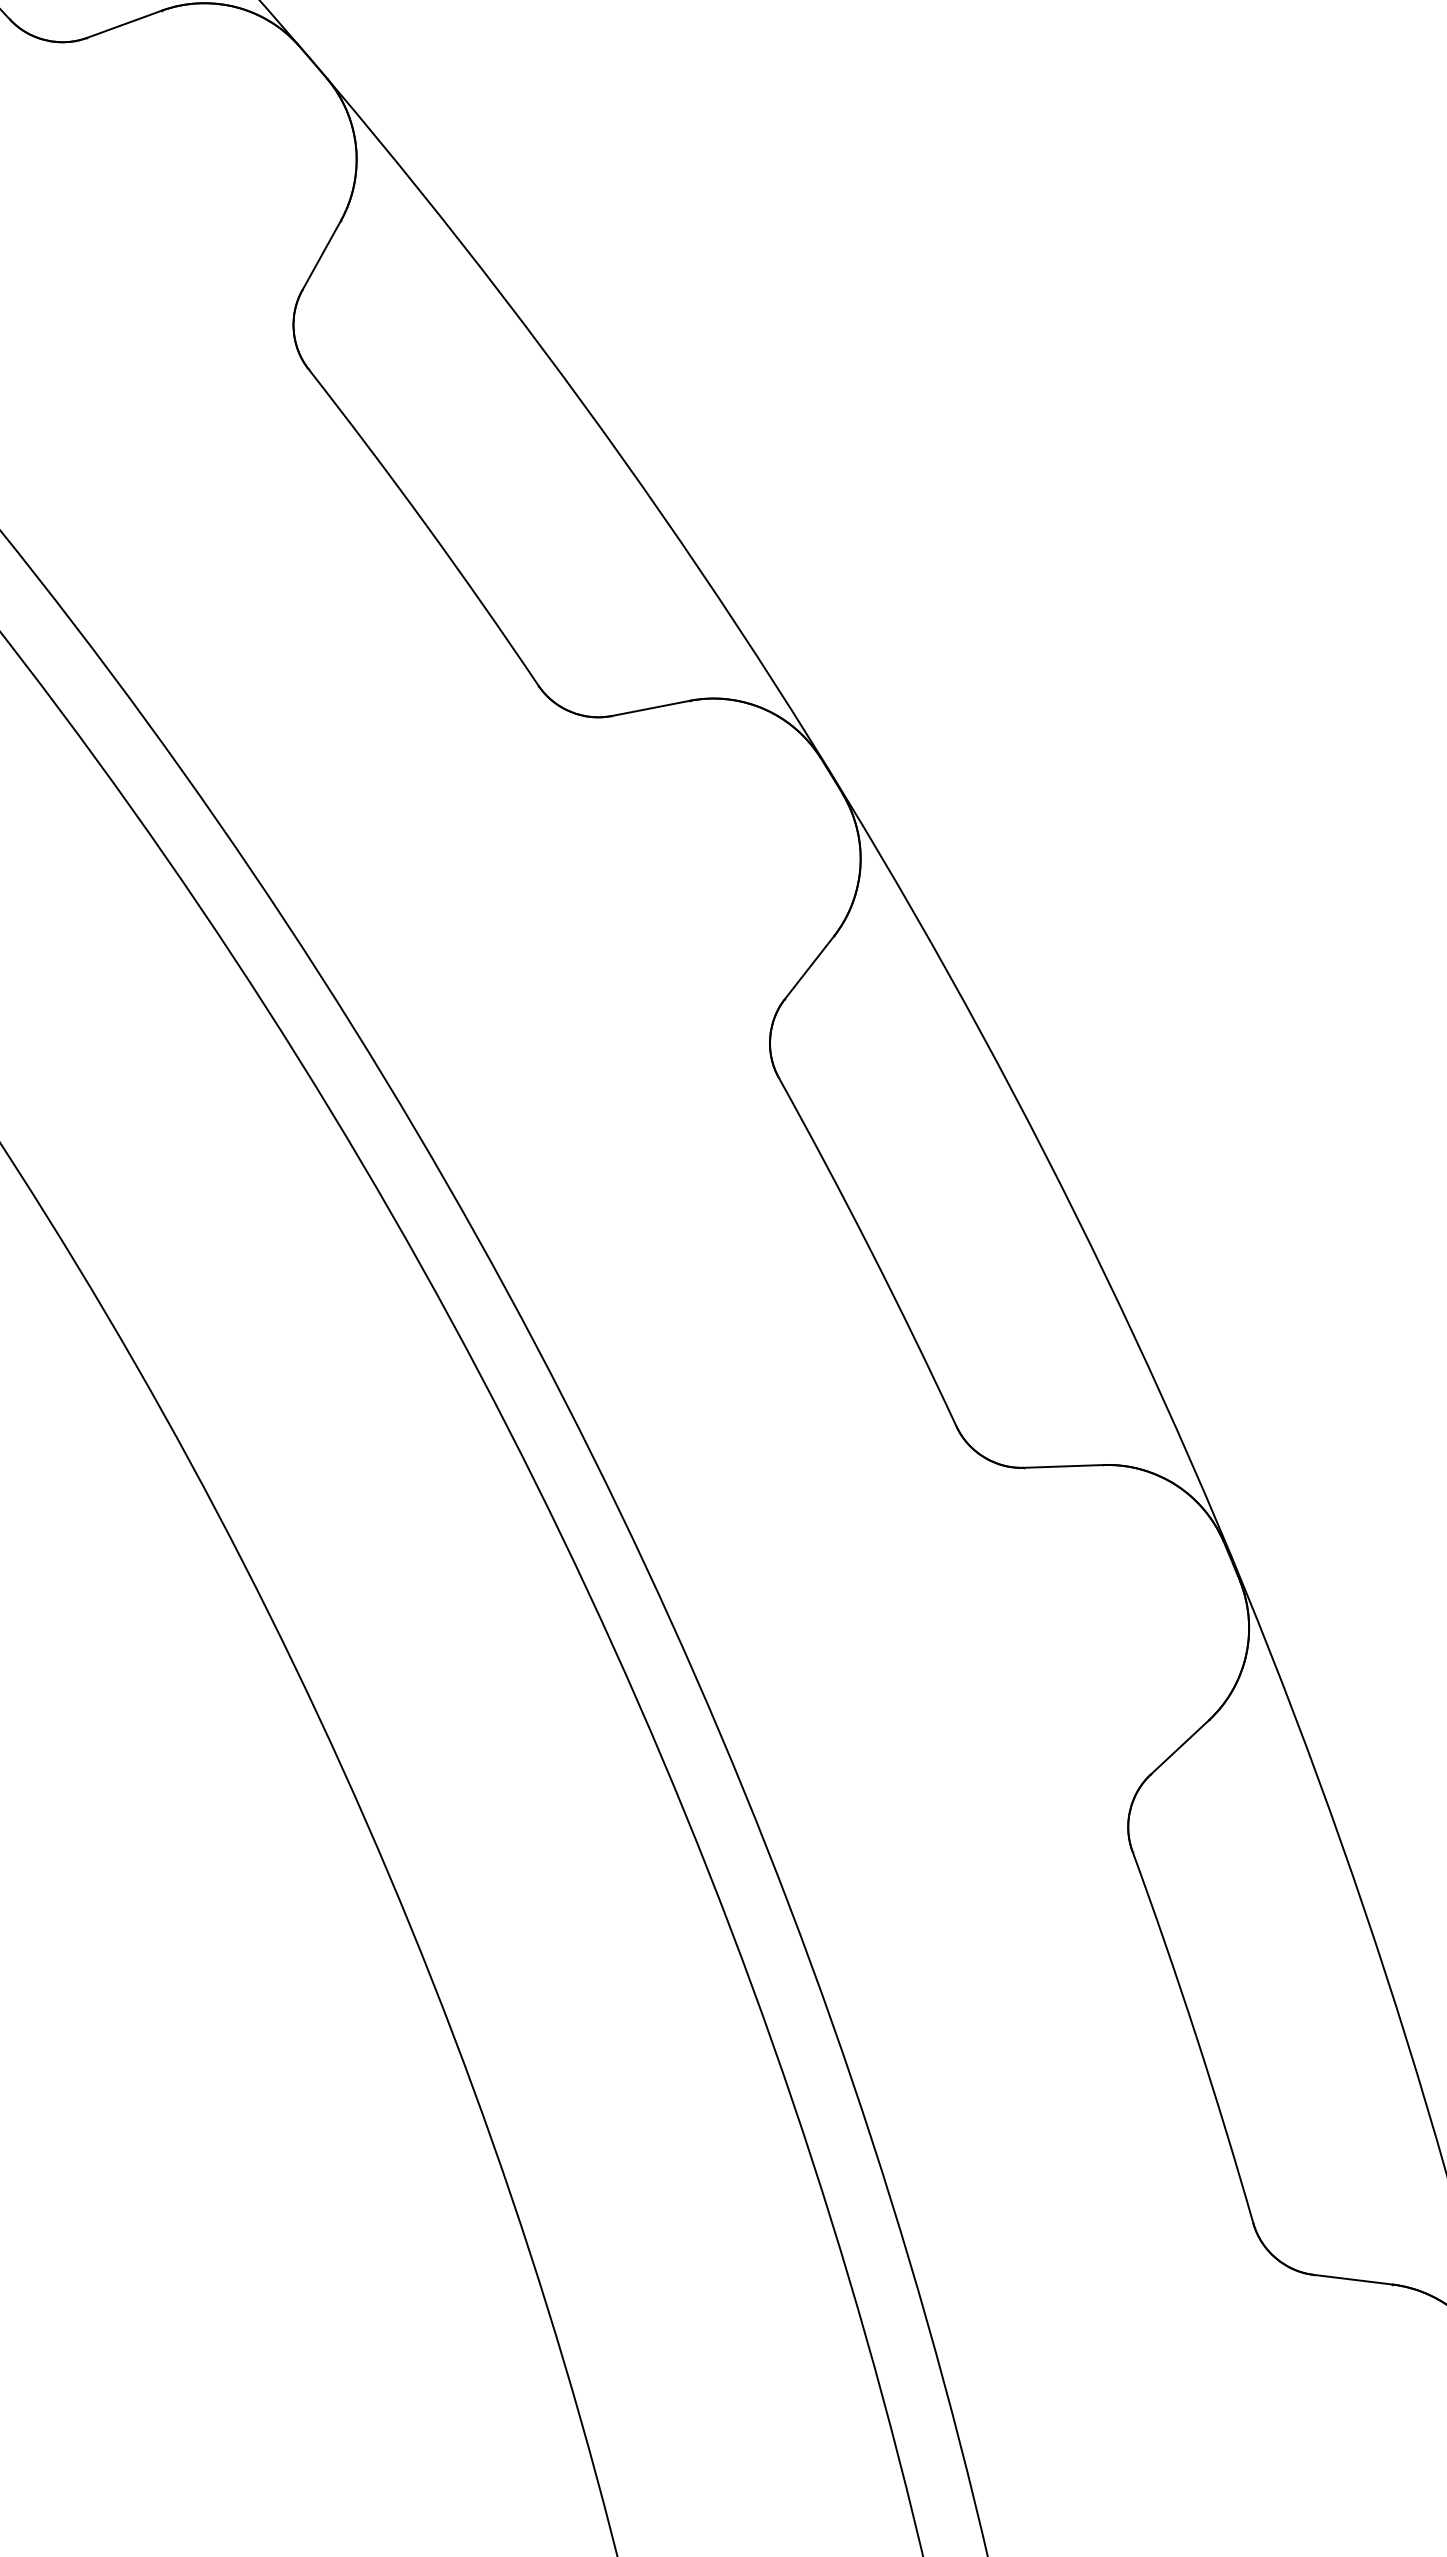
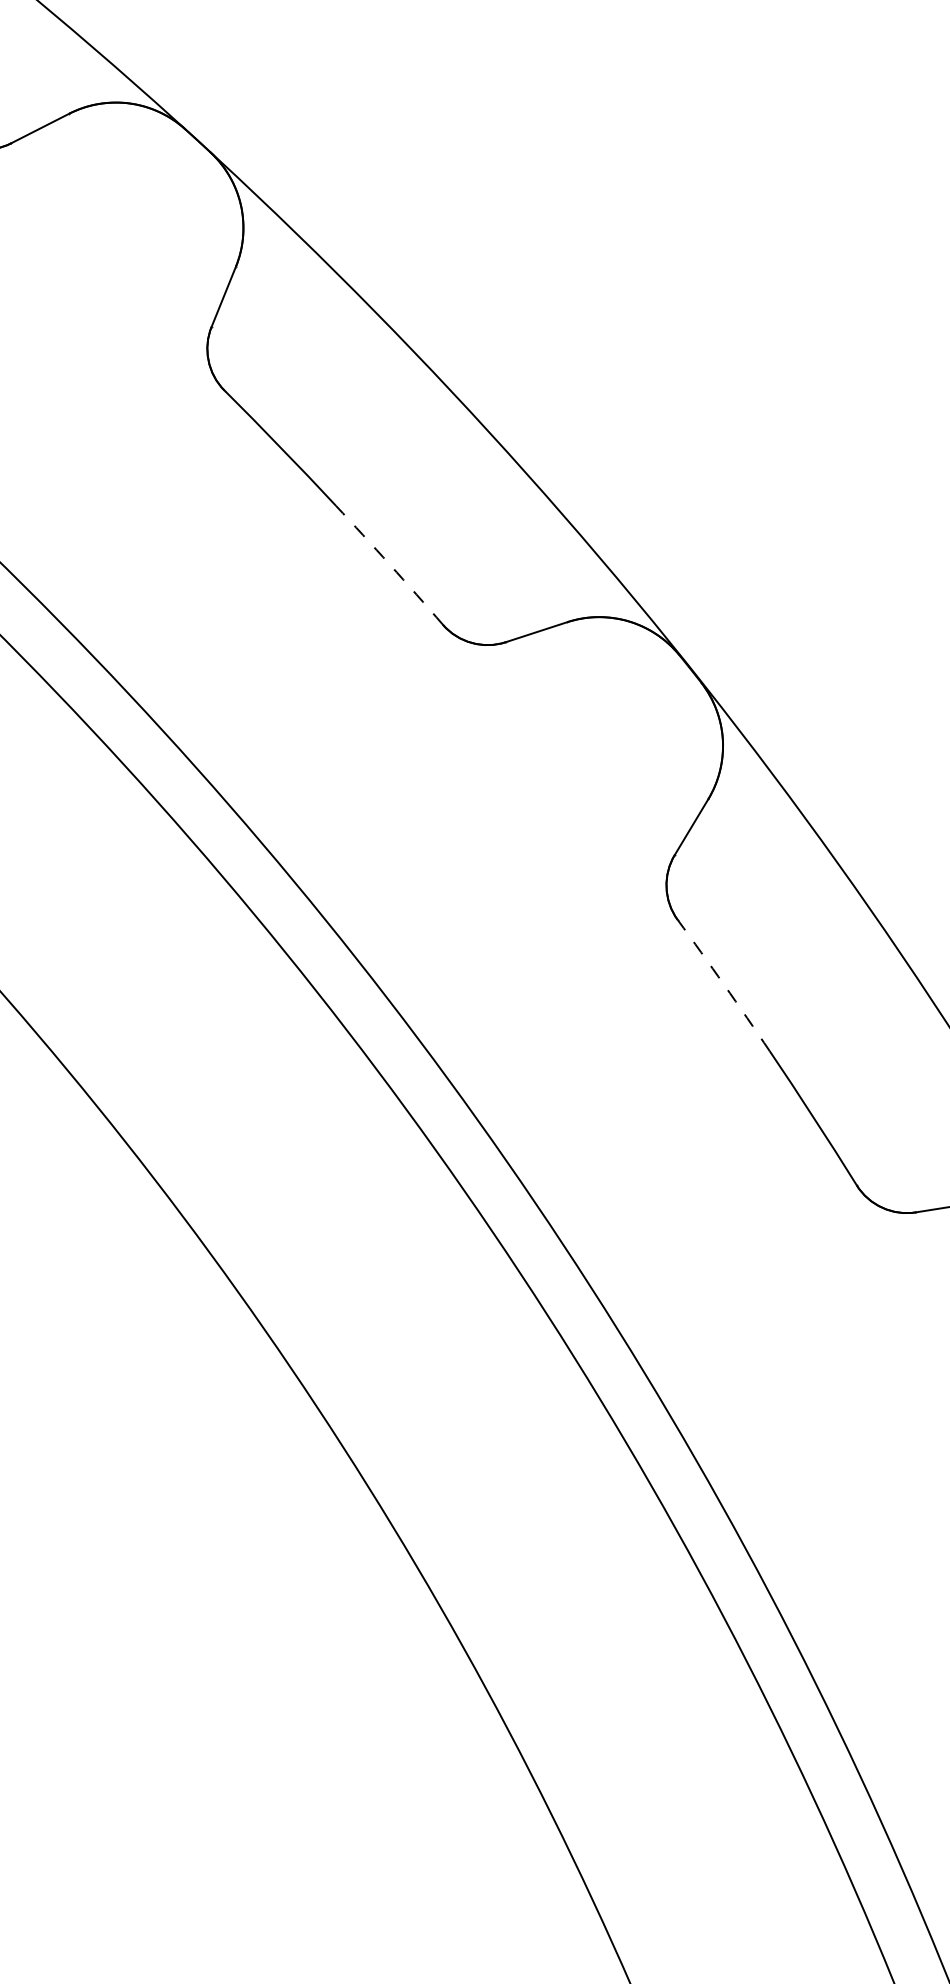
arc: (483, 604) -> (390, 564), solid -> dashed
arc: (825, 1163) -> (724, 984), solid -> dashed

